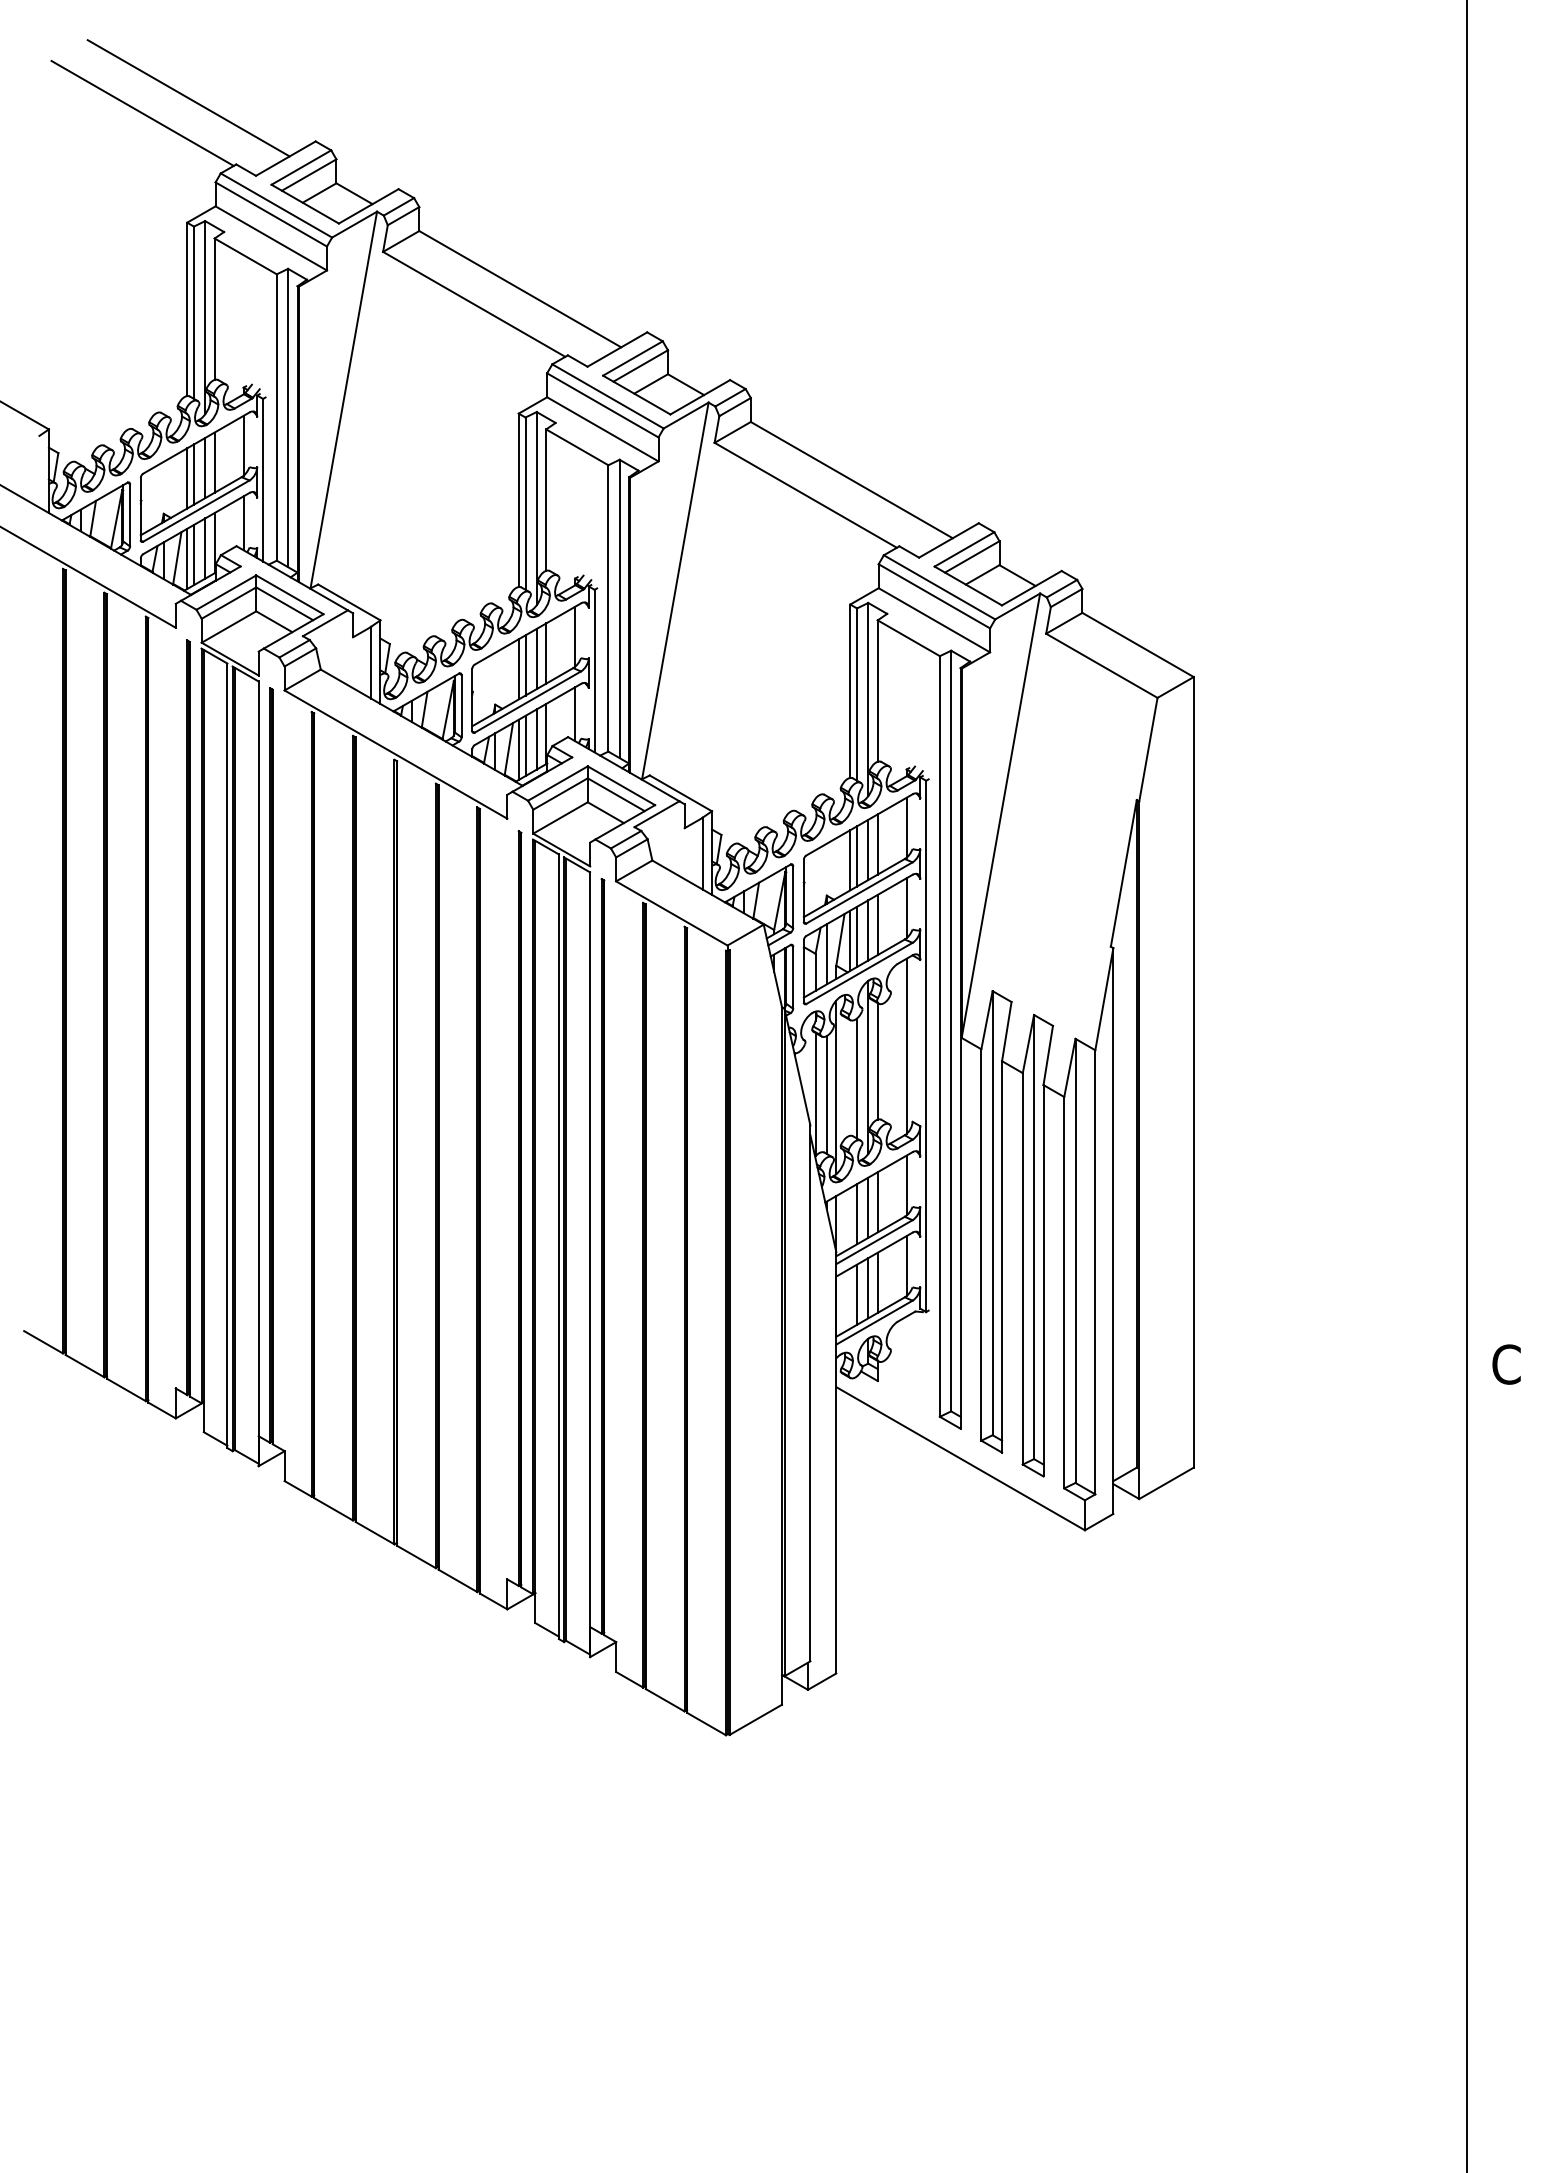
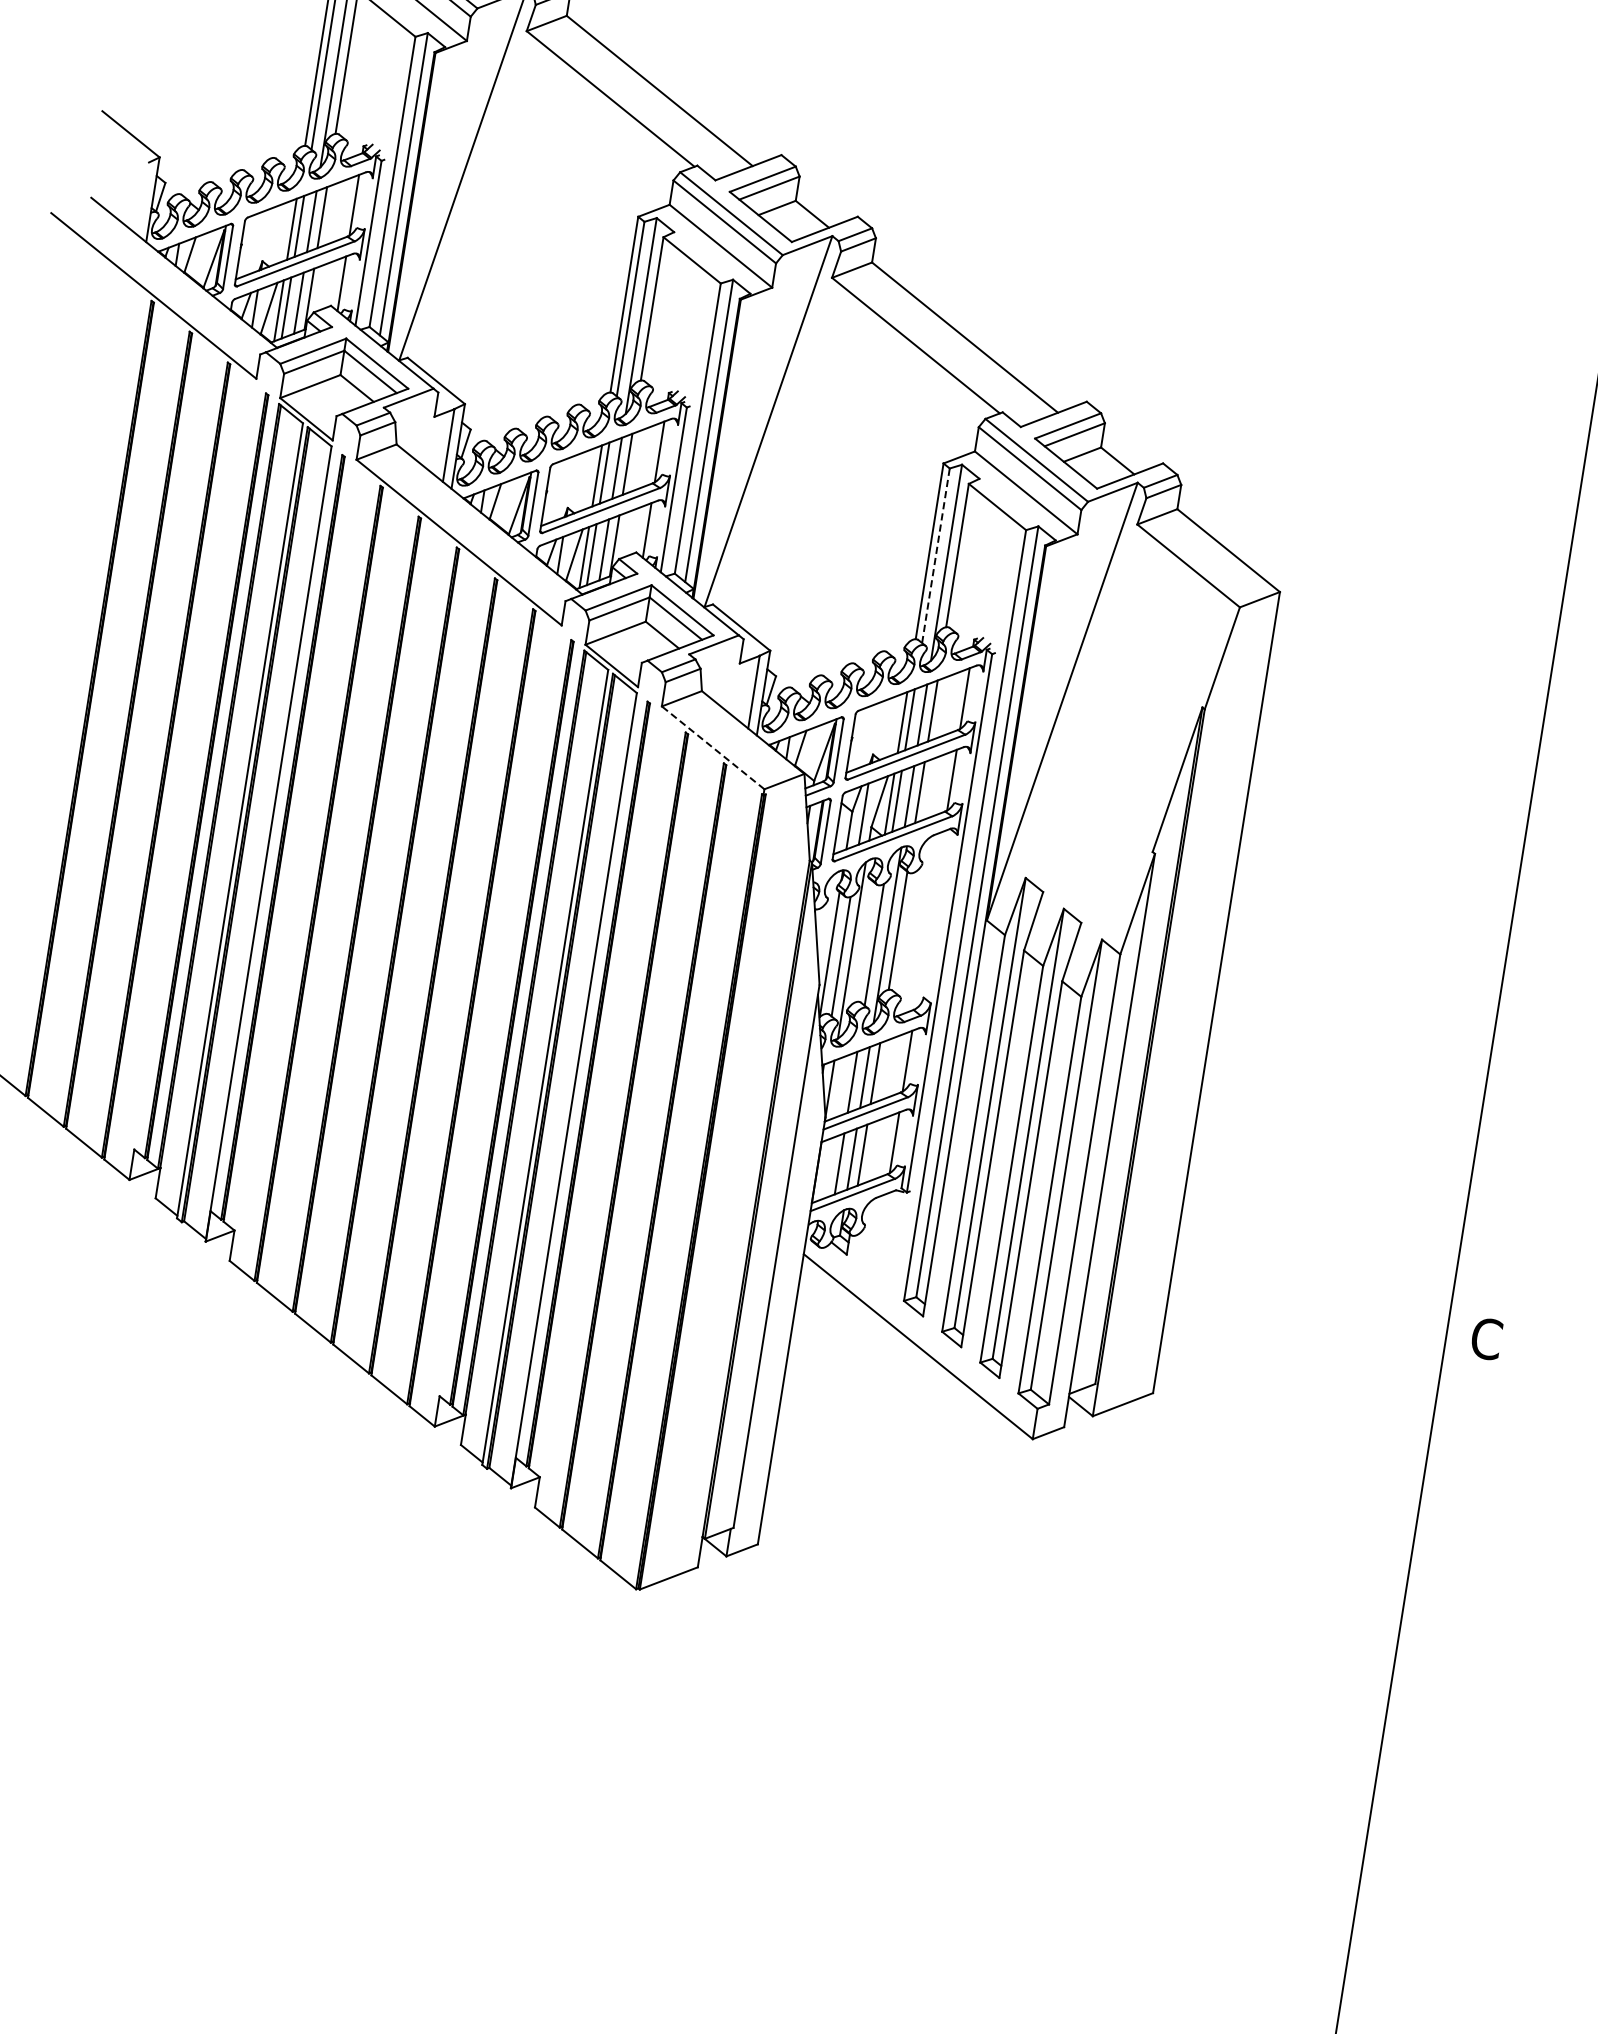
line: (857, 694) -> (936, 555), solid -> dashed
line: (671, 913) -> (712, 747), solid -> dashed
line: (906, 1045) -> (929, 919), removed

